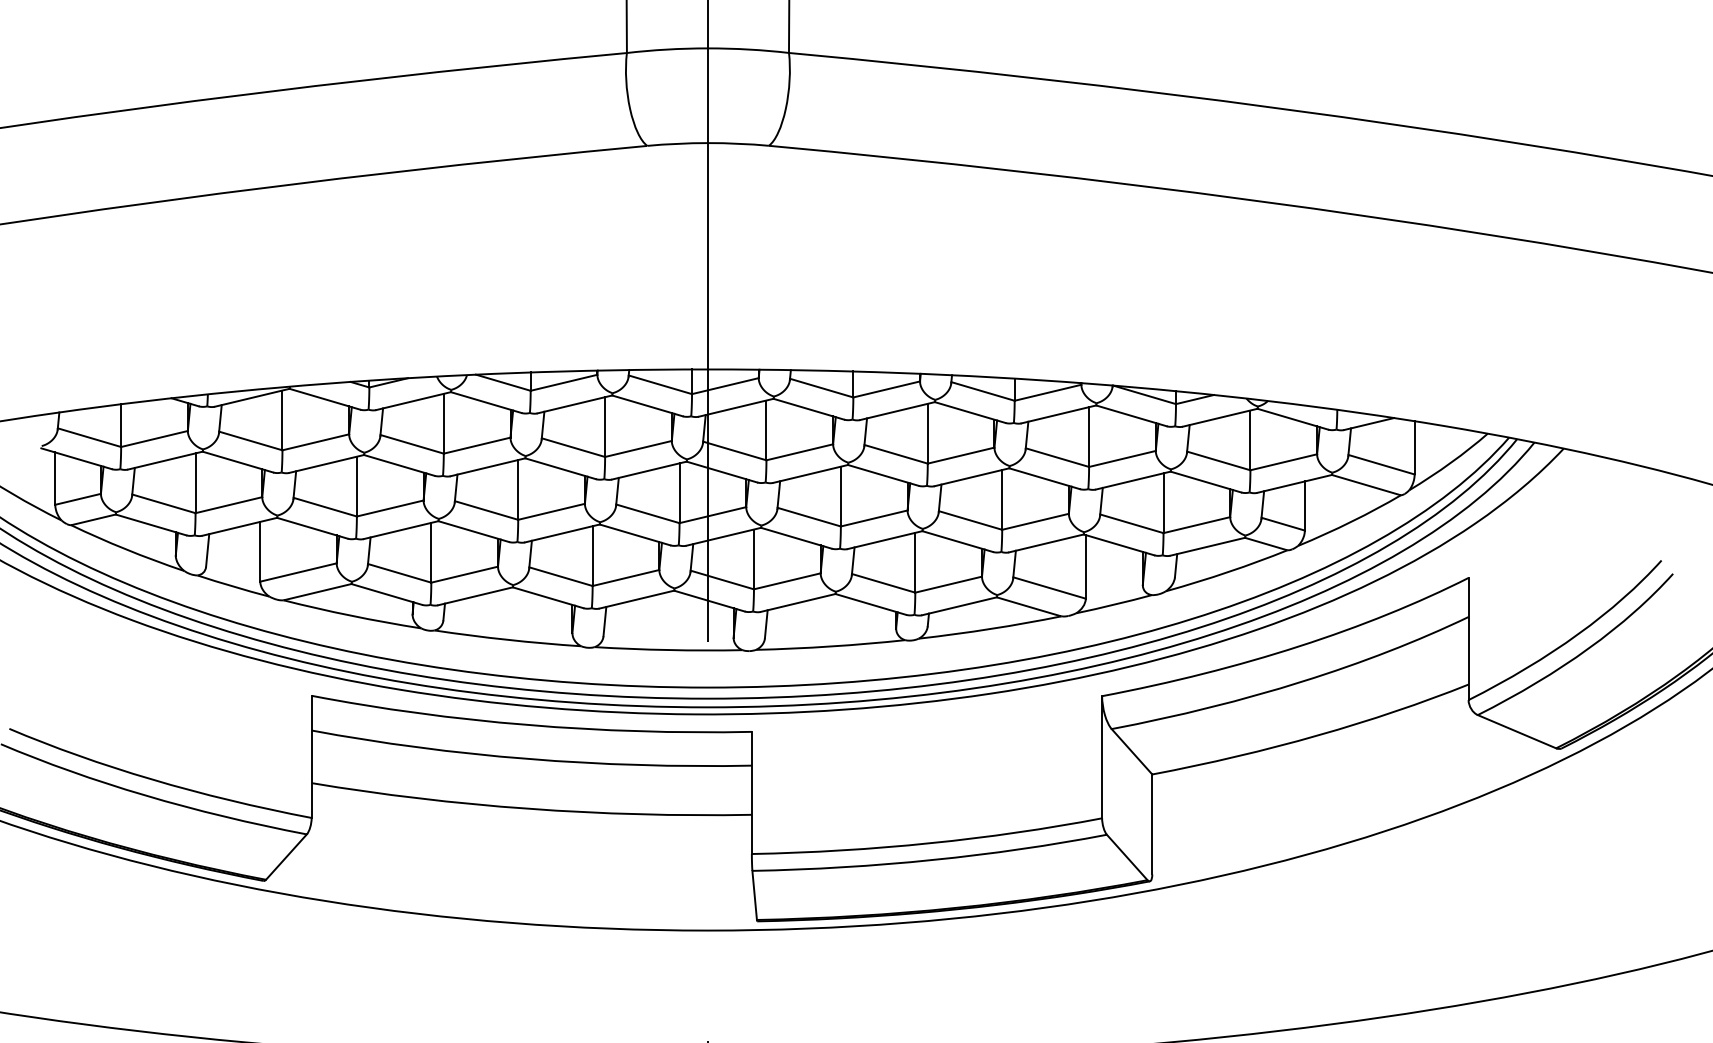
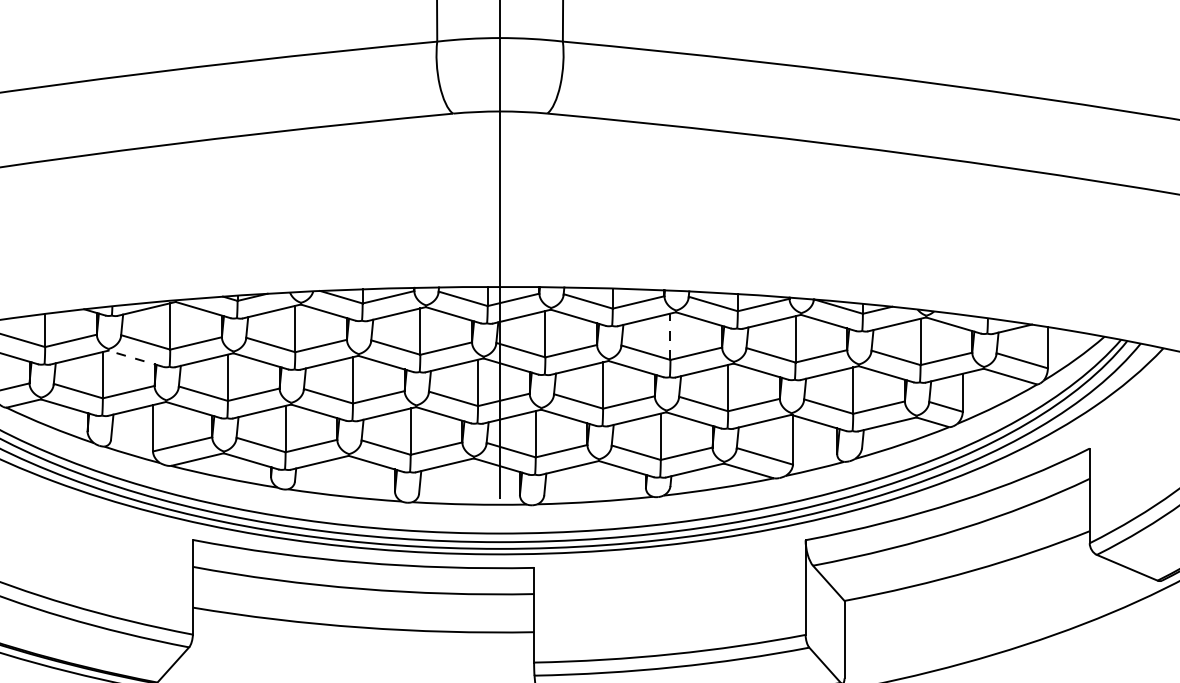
line: (927, 433) -> (670, 336), solid -> dashed
line: (237, 462) -> (135, 359), solid -> dashed

